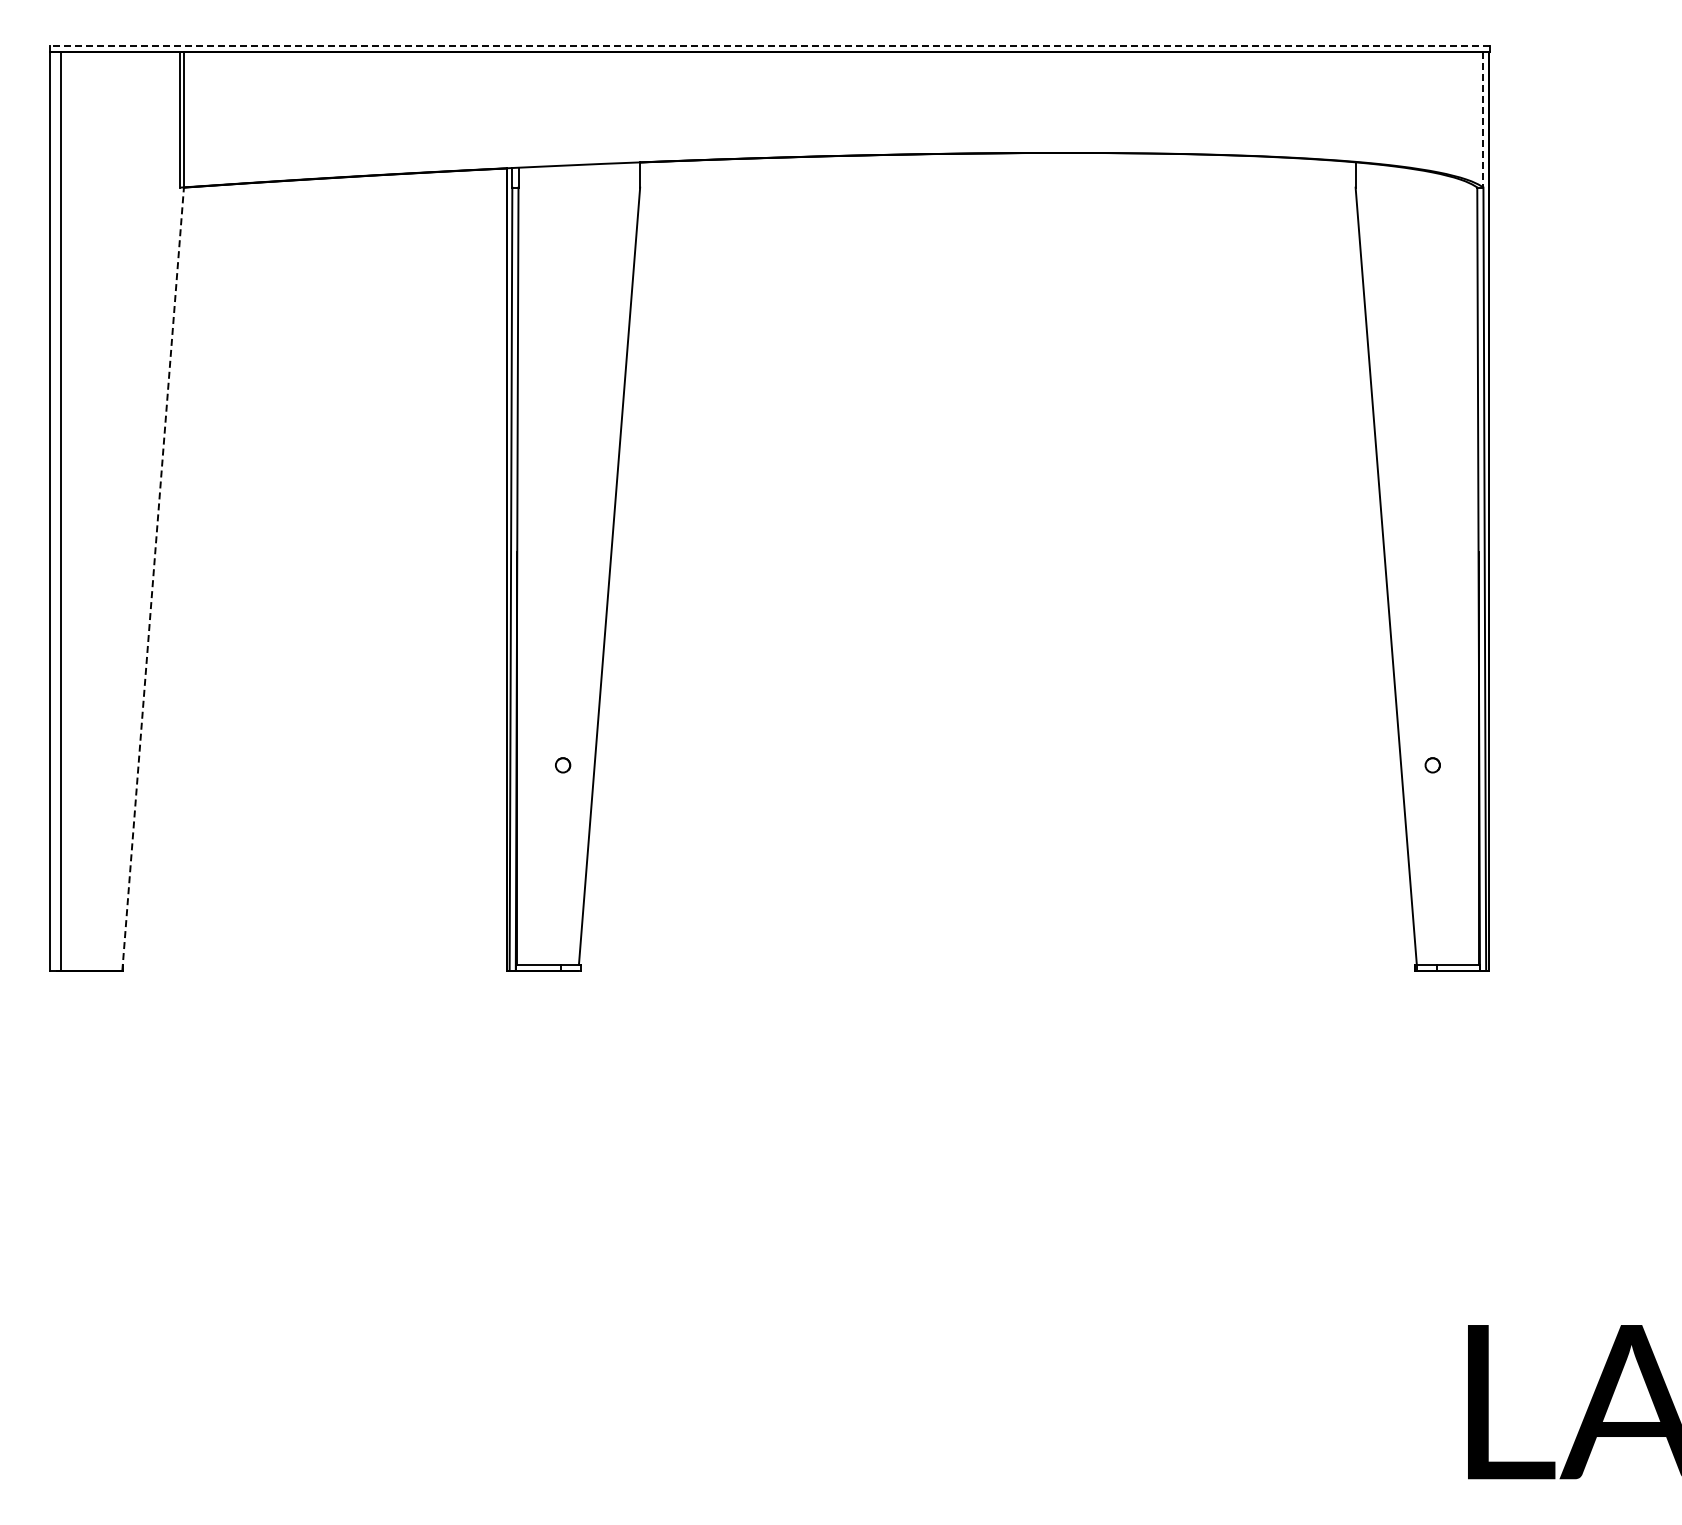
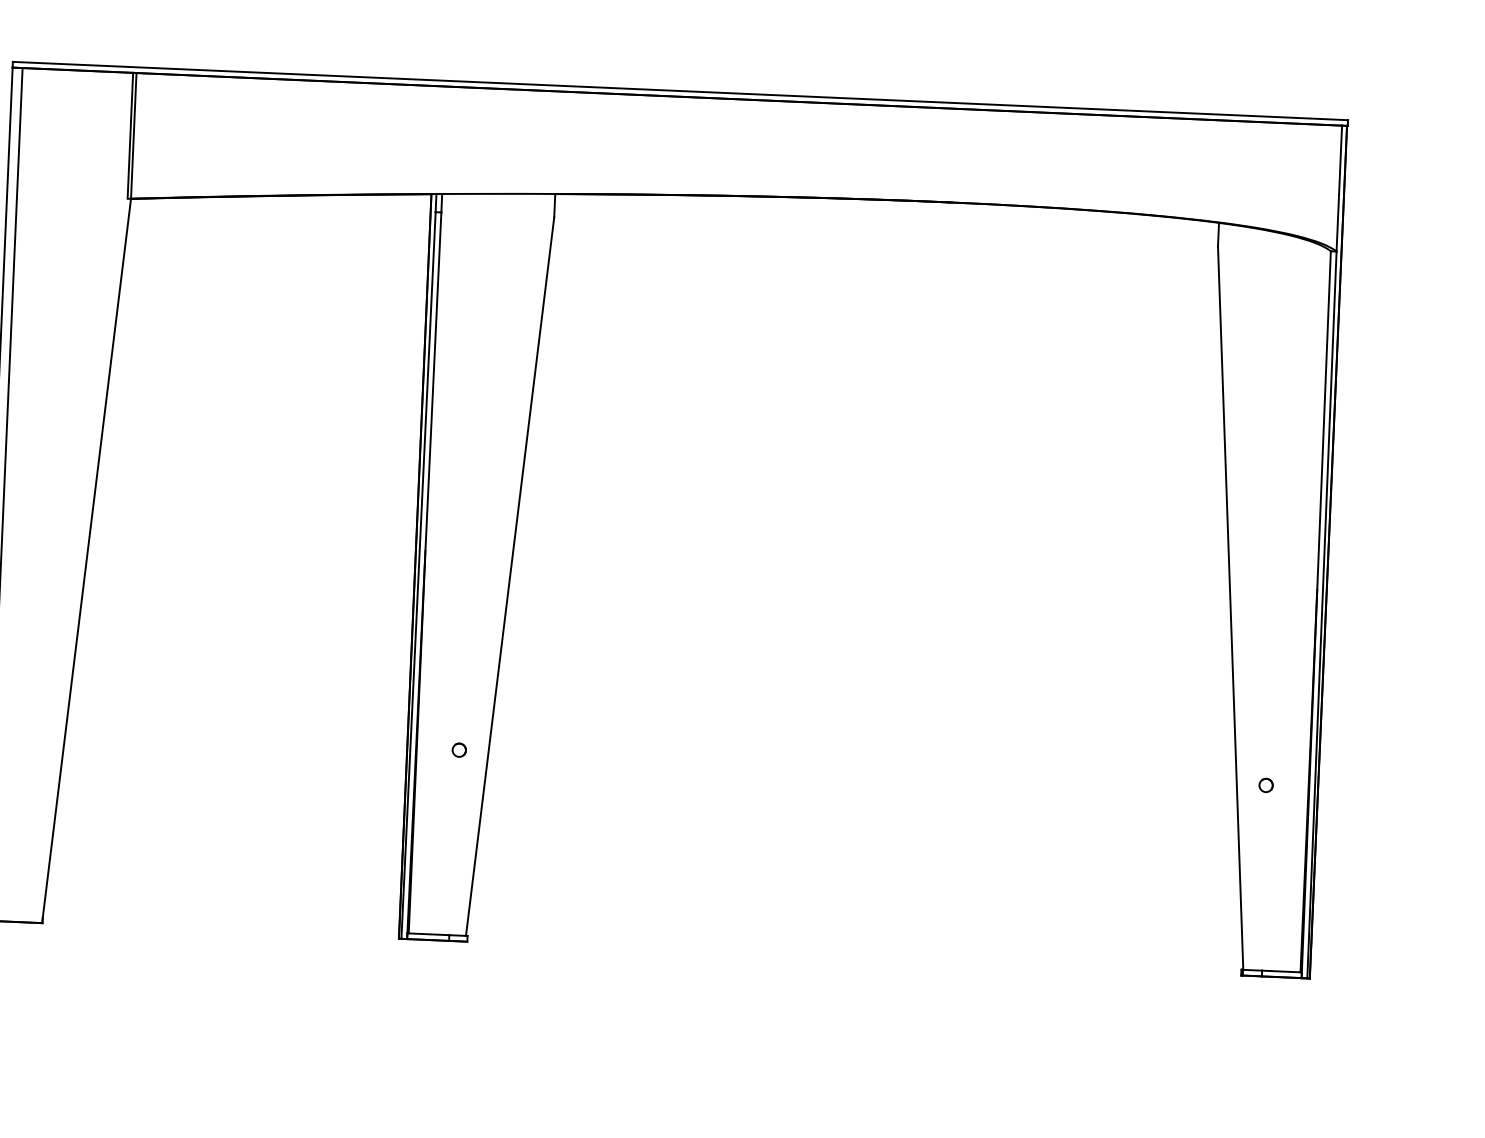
line: (770, 45) -> (680, 90), dashed -> solid
line: (1483, 119) -> (1339, 188), dashed -> solid
line: (153, 579) -> (86, 561), dashed -> solid

